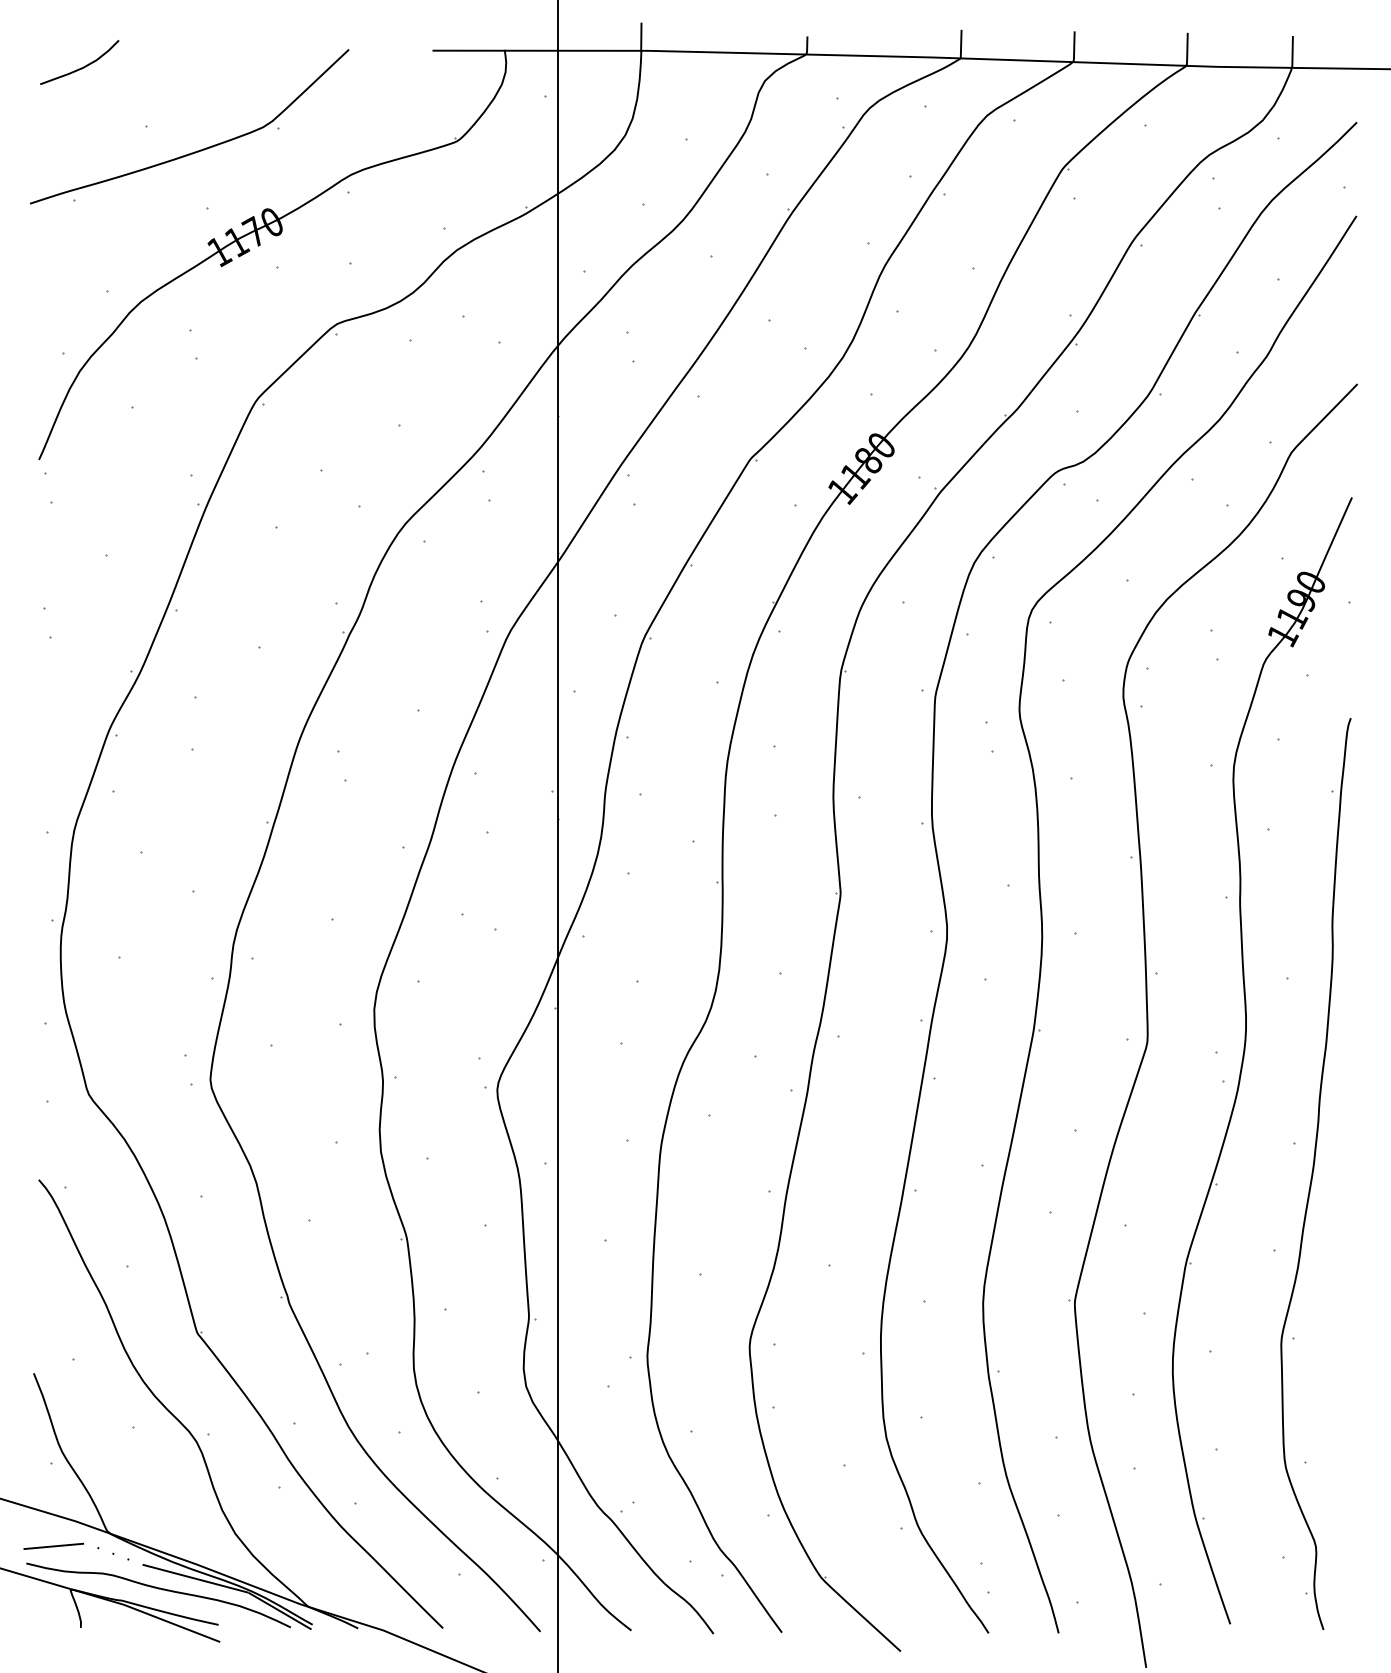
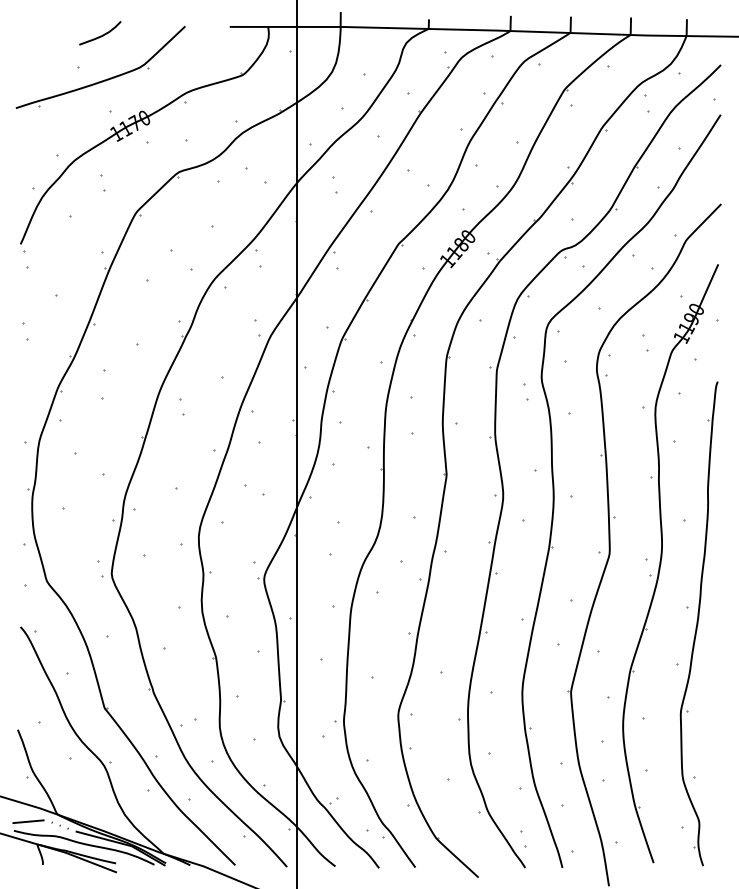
curve: (80, 66) -> (100, 35), moved

